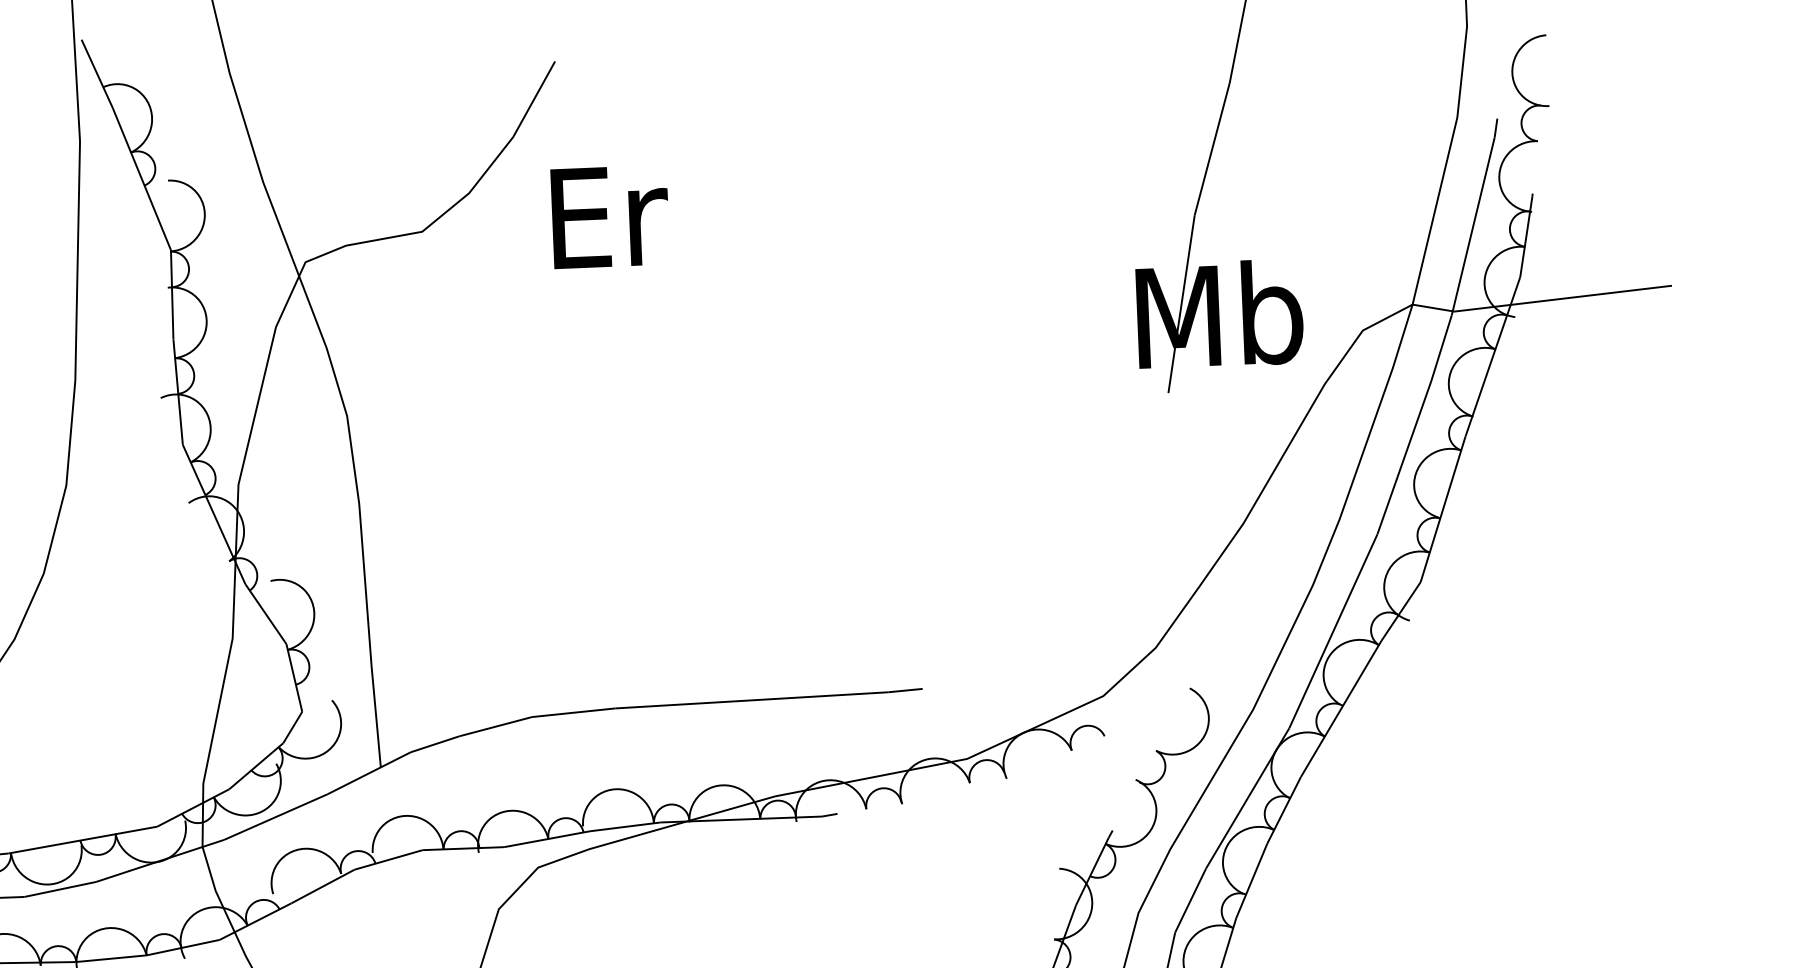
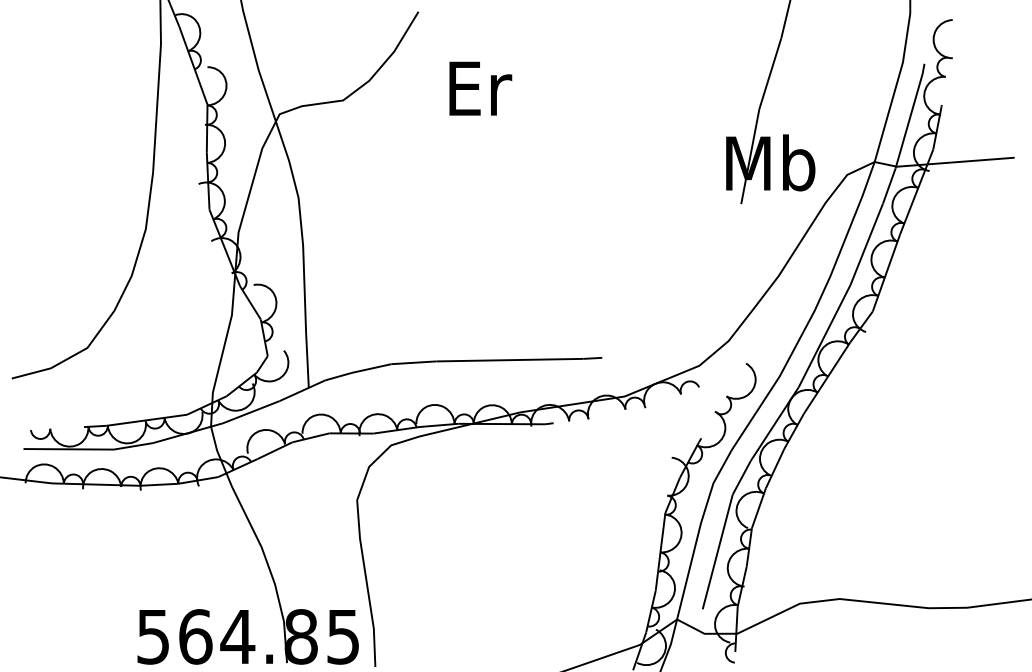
text: (609, 216) -> (480, 88), moved

